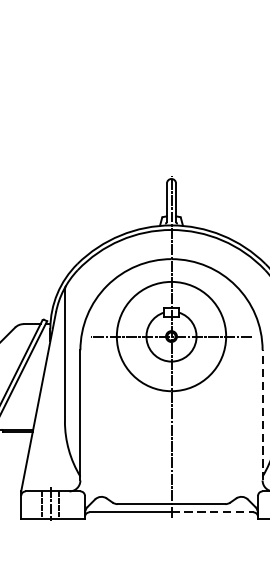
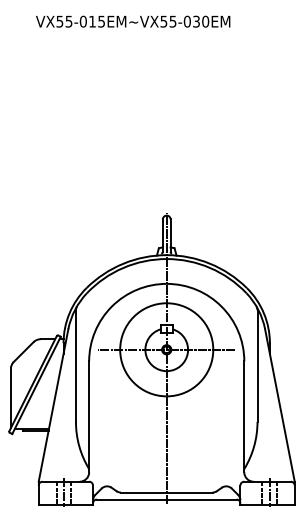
line: (262, 414) -> (244, 416), dashed -> solid
line: (212, 512) -> (201, 499), dashed -> solid

